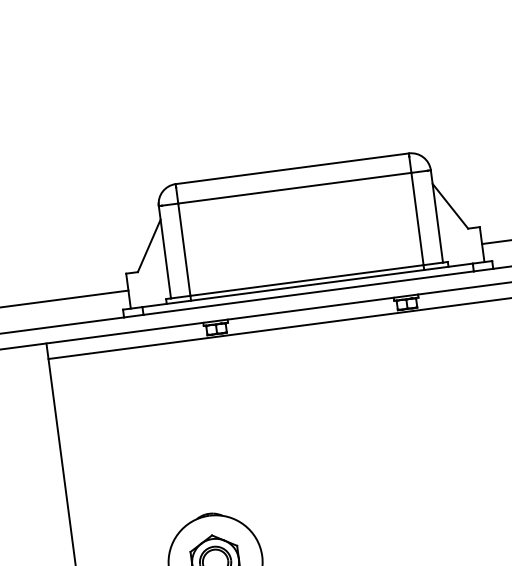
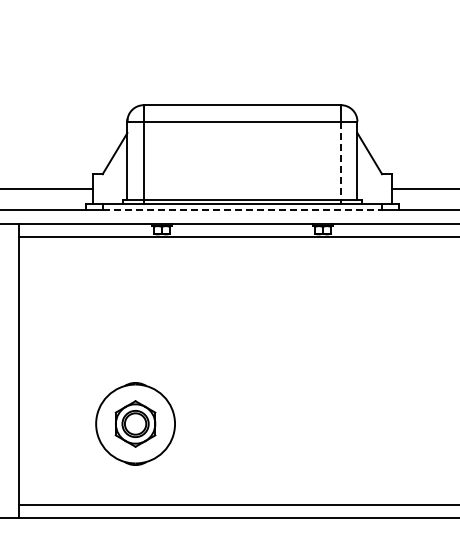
line: (418, 219) -> (341, 161), solid -> dashed
line: (308, 293) -> (242, 210), solid -> dashed

